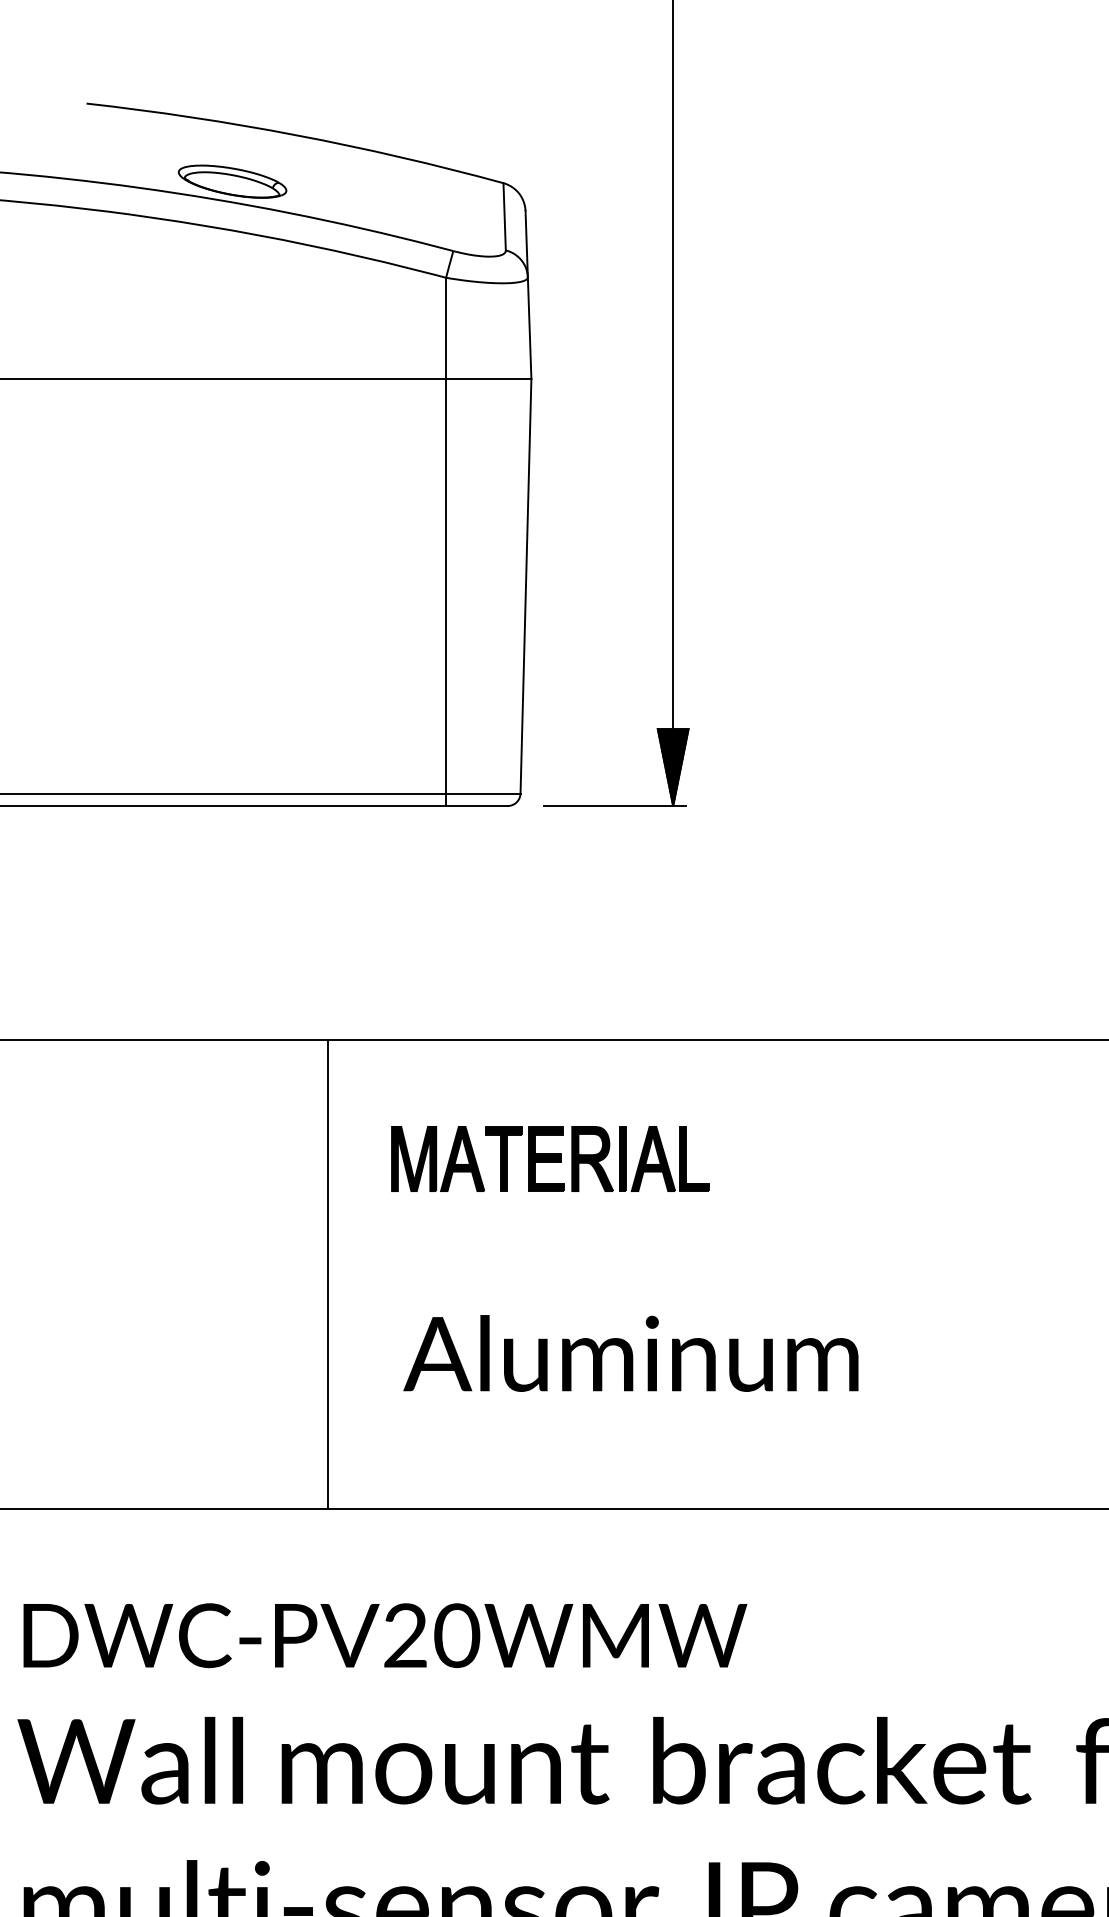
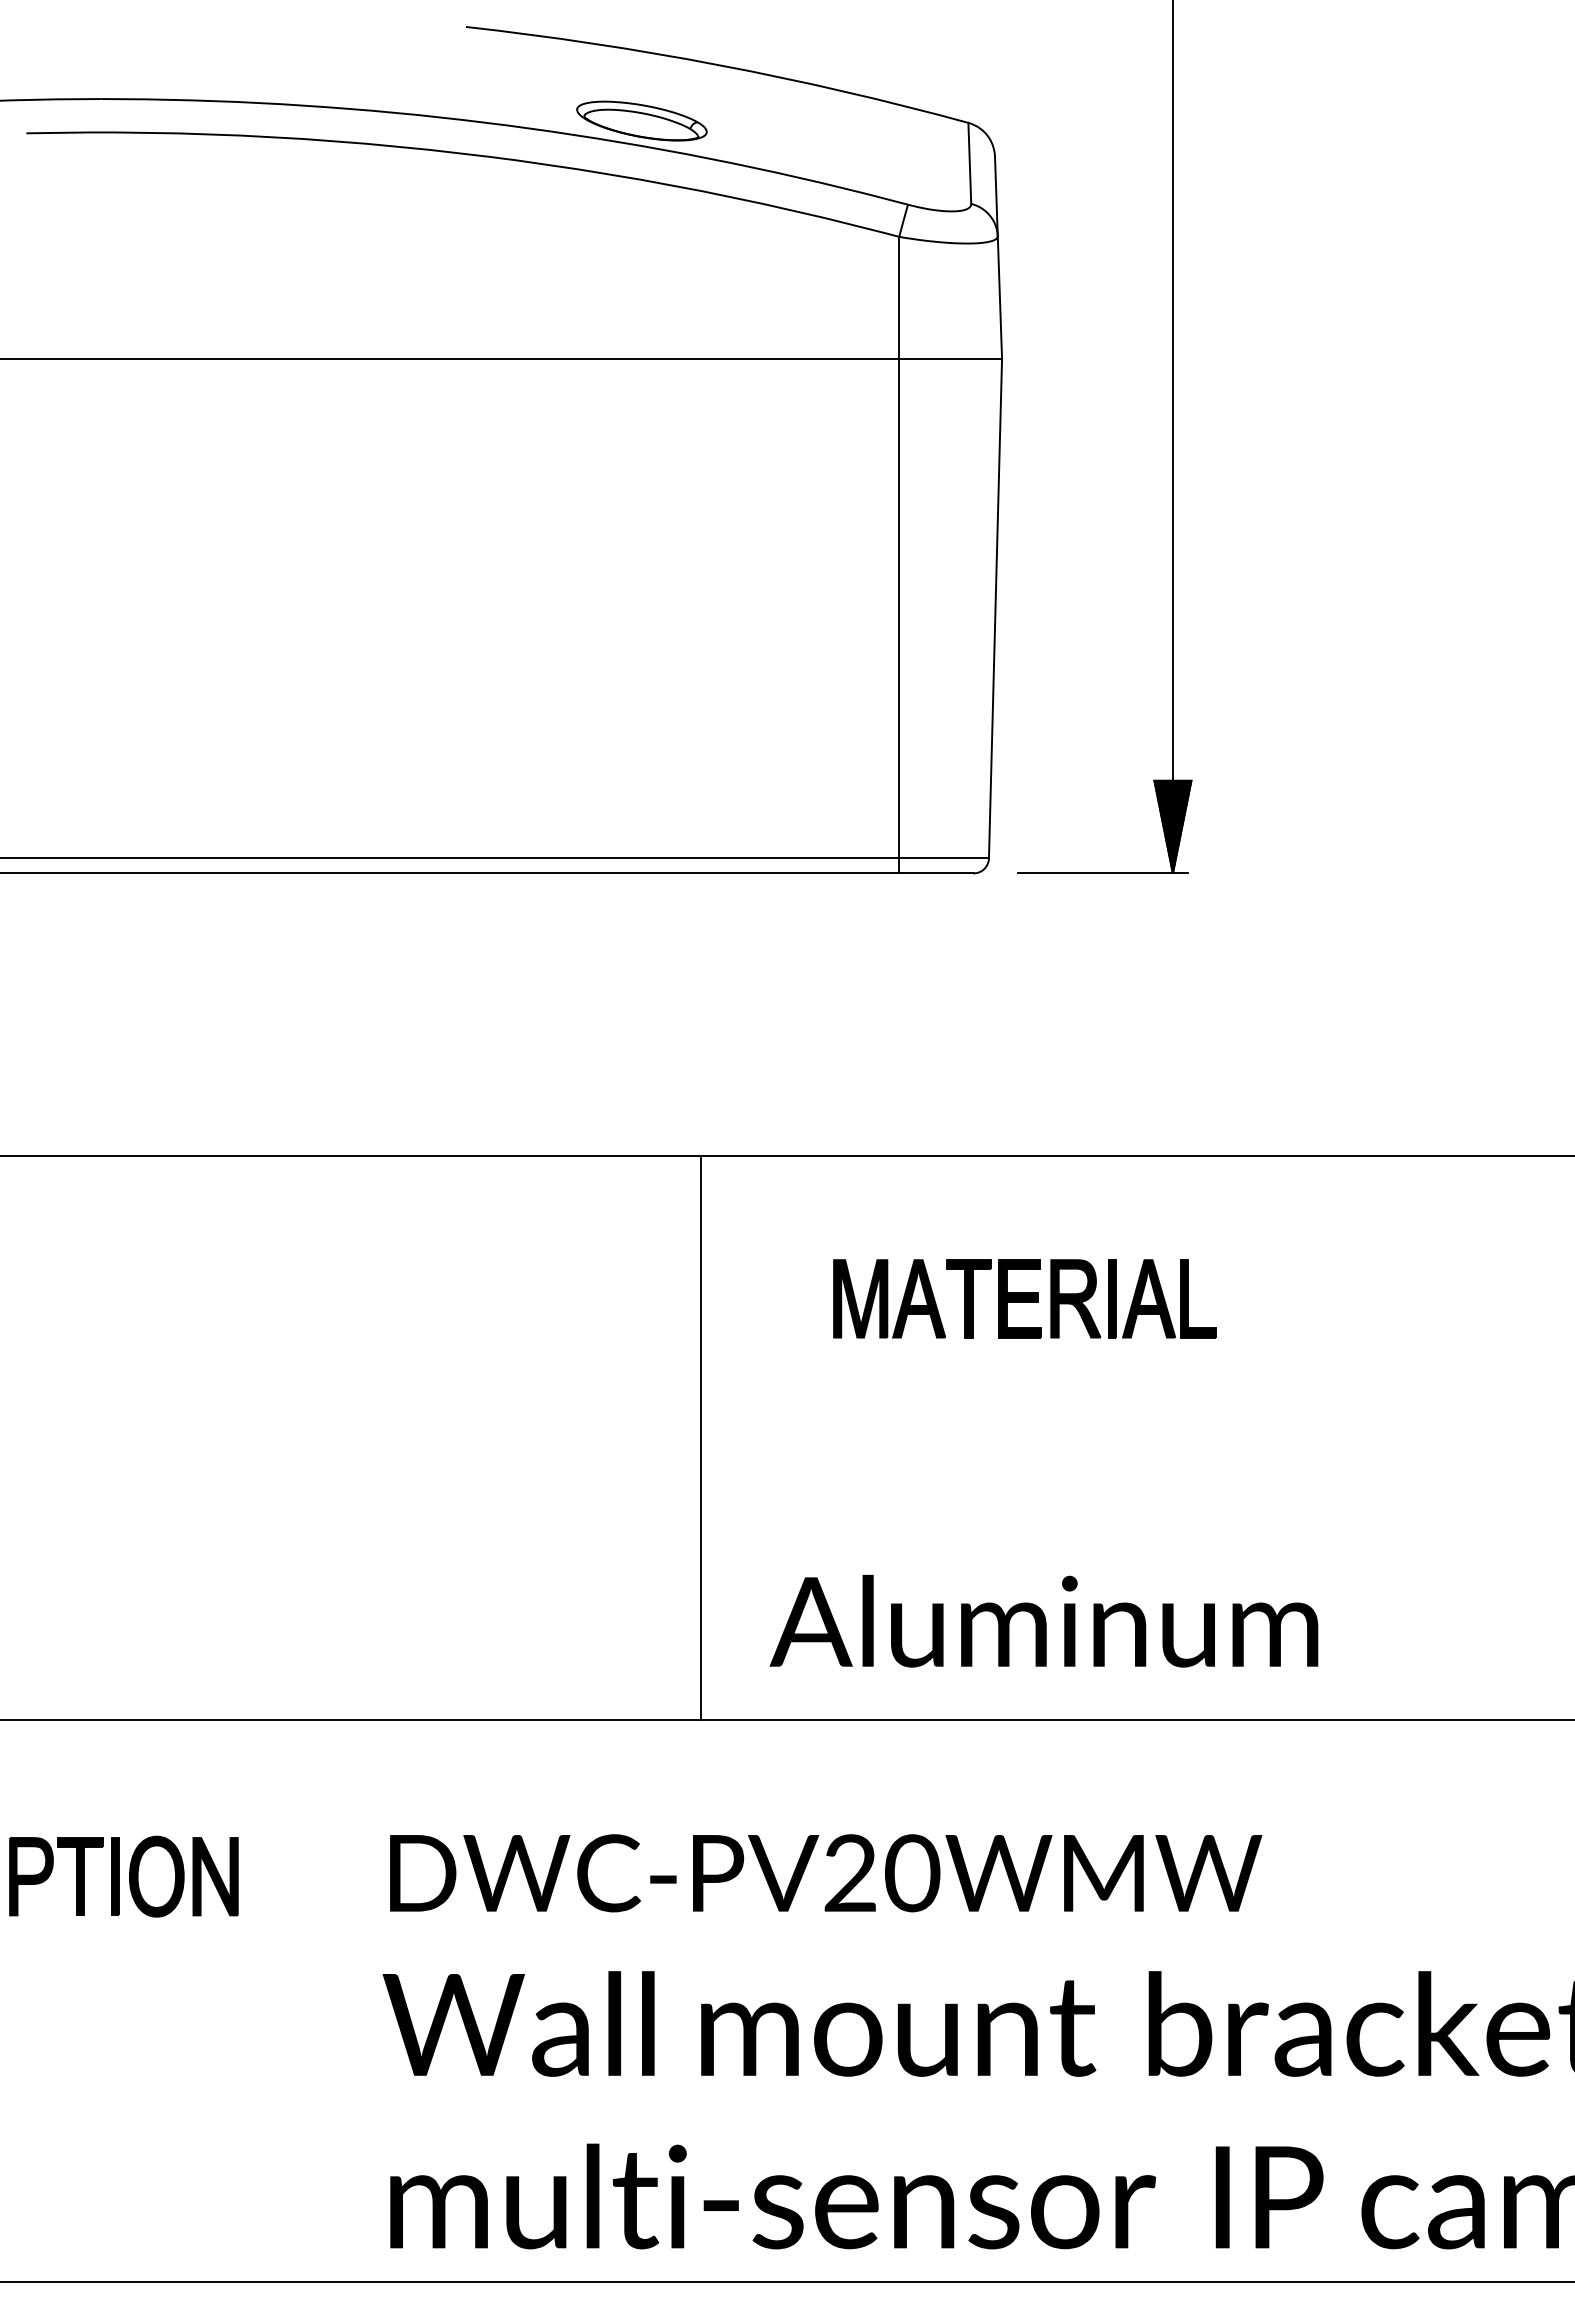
line: (327, 1274) -> (700, 1437), moved
text: (630, 1352) -> (1043, 1620), moved

